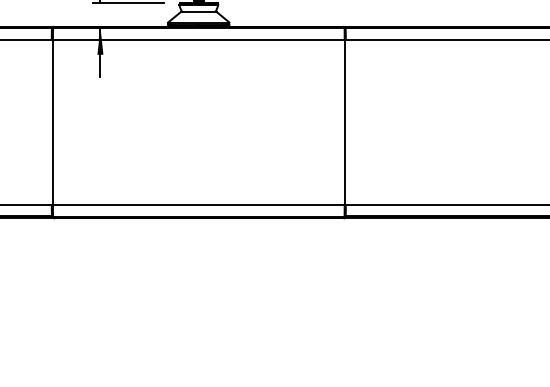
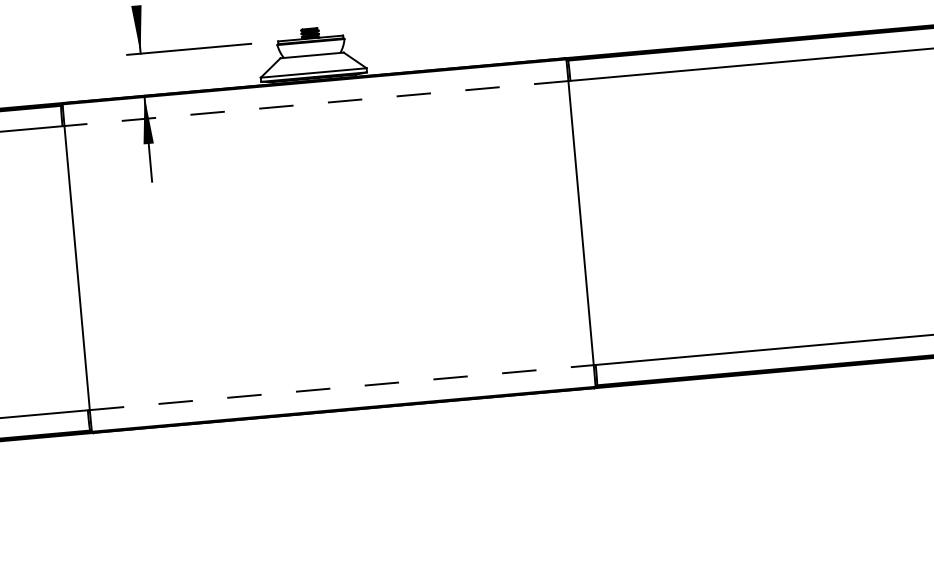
line: (198, 40) -> (315, 104), solid -> dashed
line: (198, 204) -> (341, 387), solid -> dashed

